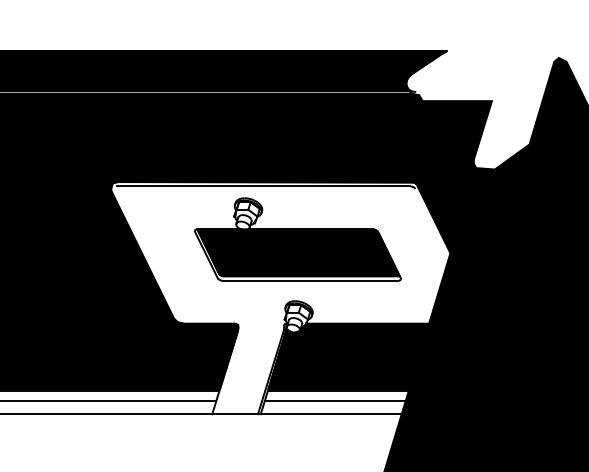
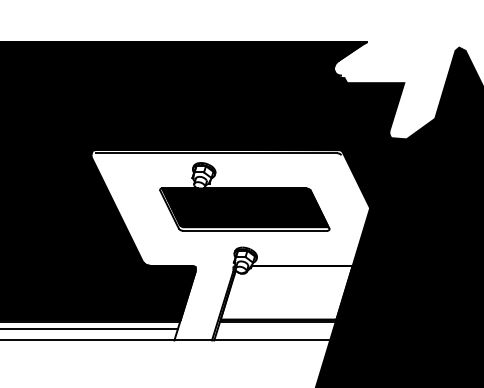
fill: (348, 355) -> (286, 292), removed
line: (335, 400) -> (275, 329), removed

